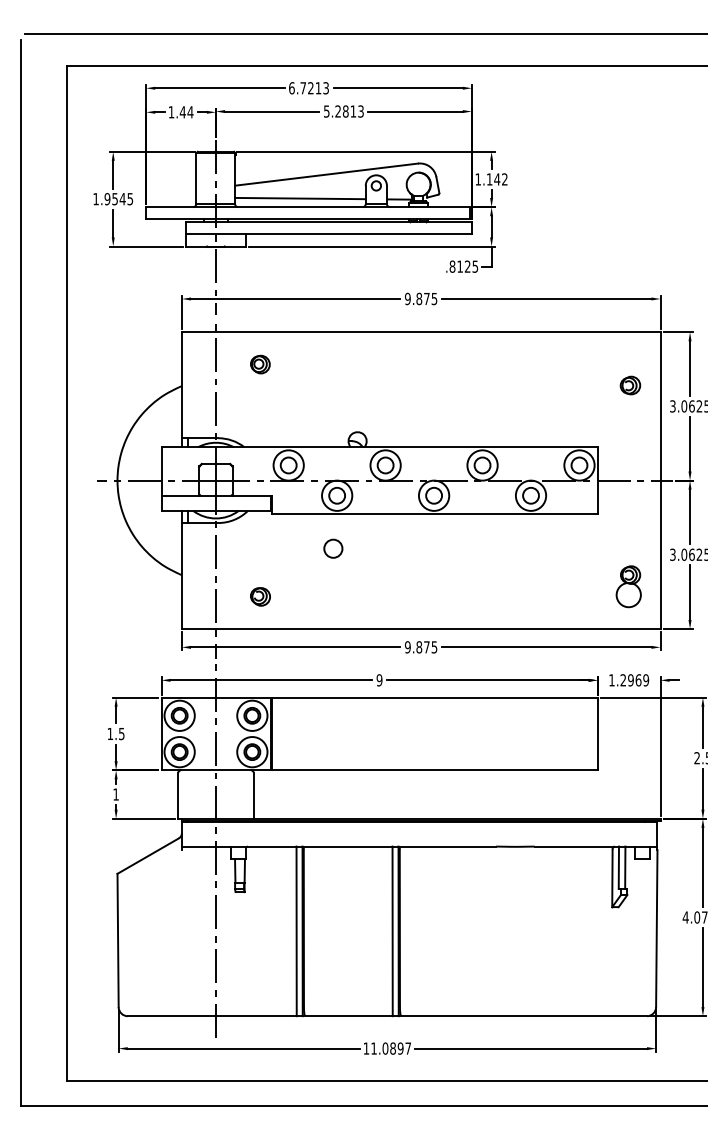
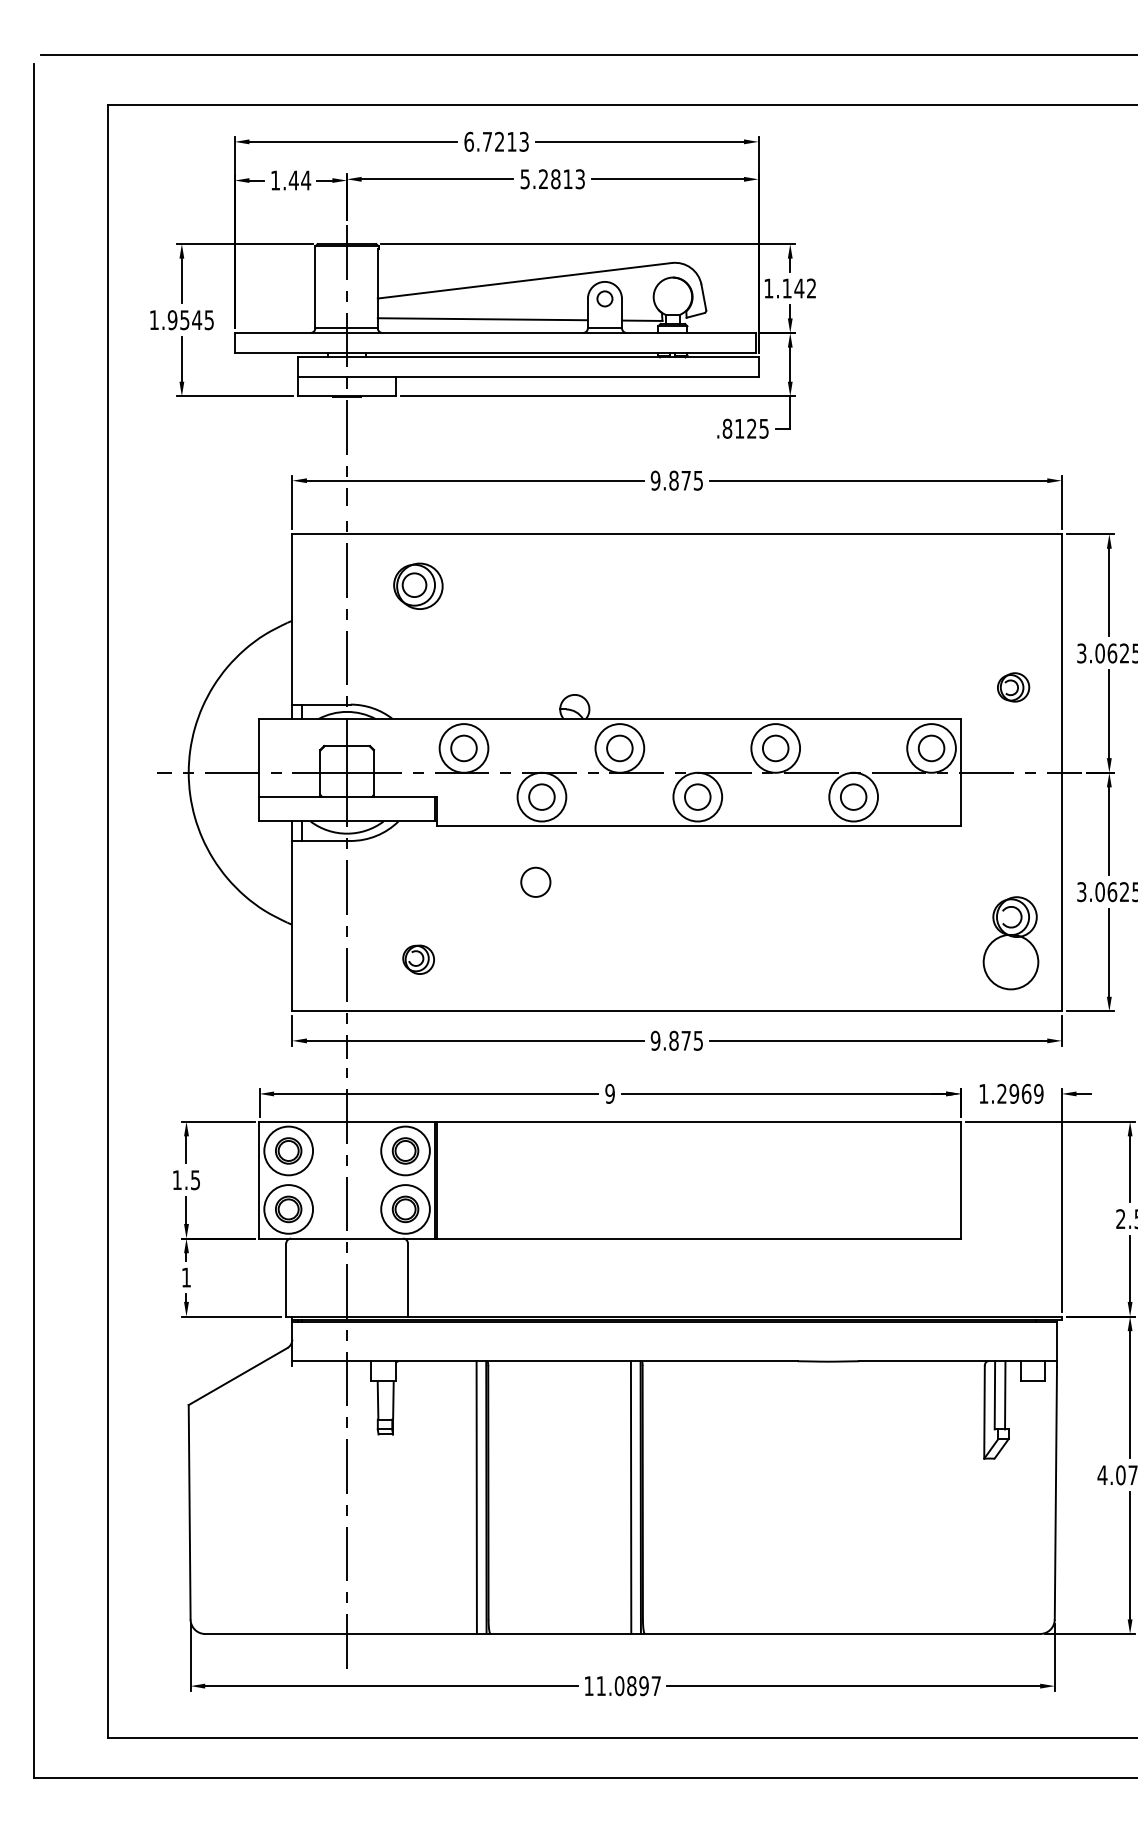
part: (260, 364) -> (418, 586), size x1.6
part: (630, 385) -> (1013, 687), moved
part: (628, 586) -> (1010, 943), size x1.4

